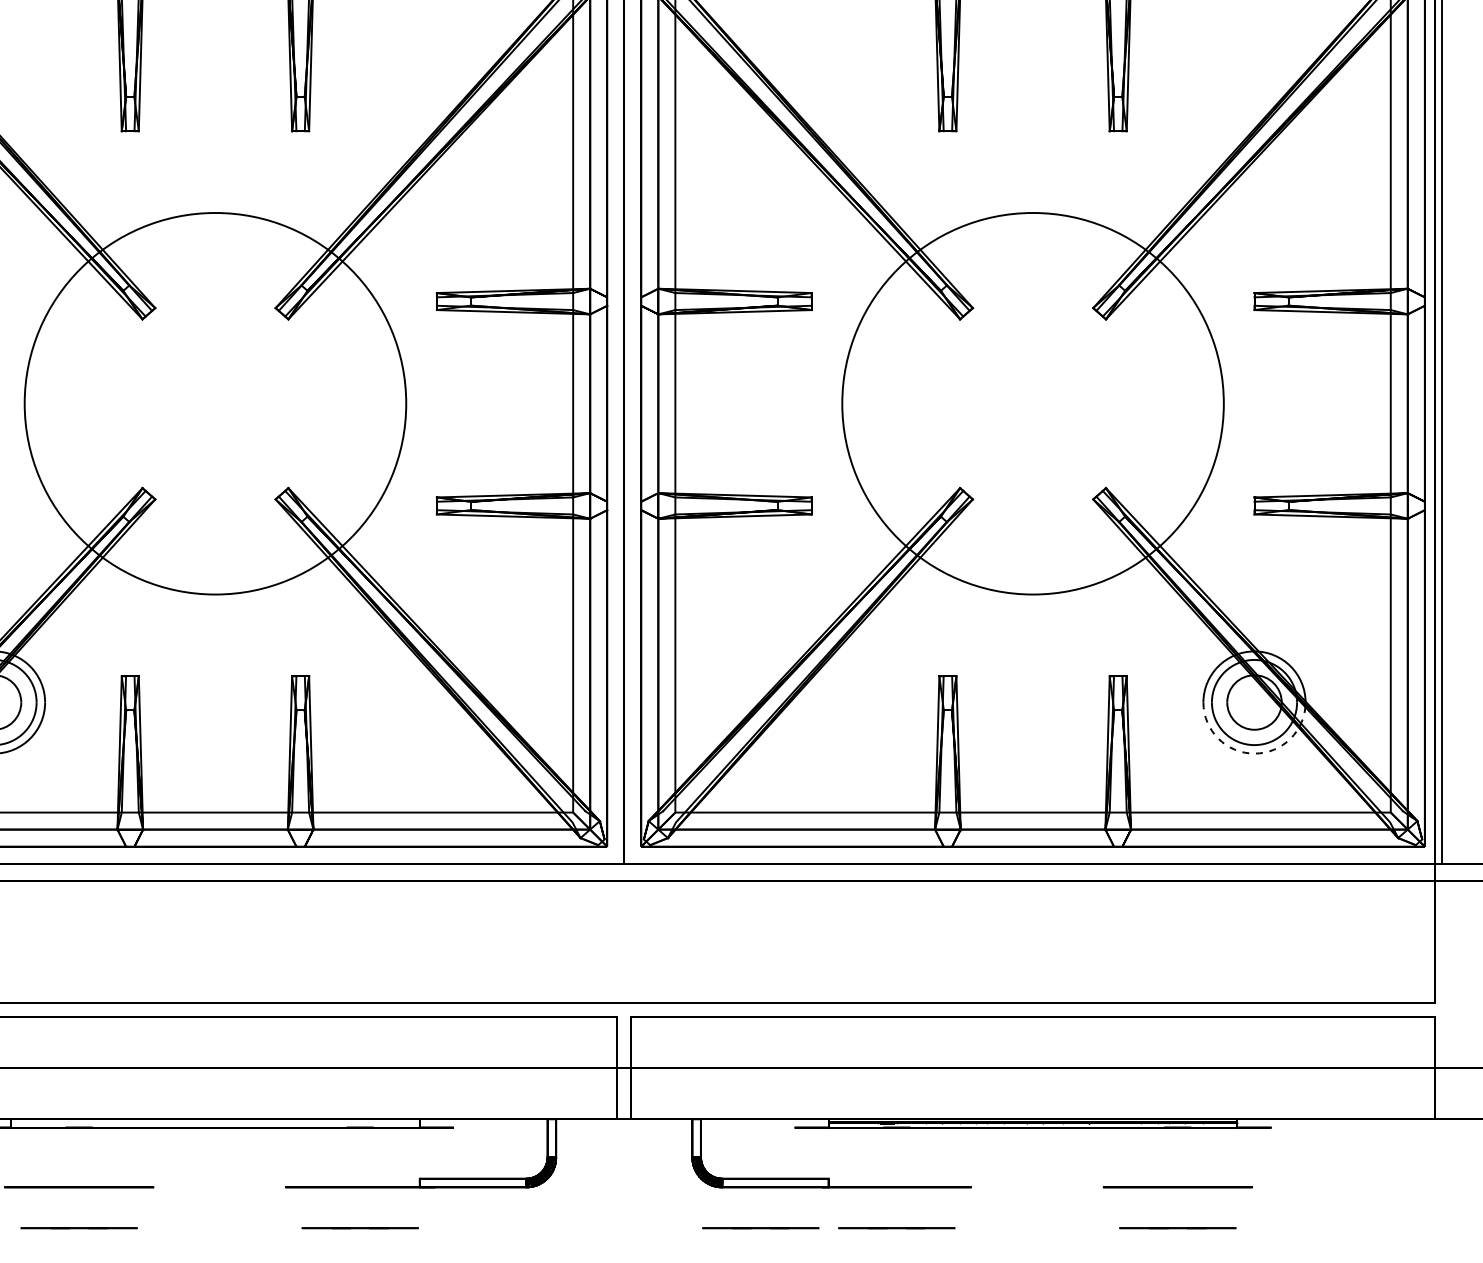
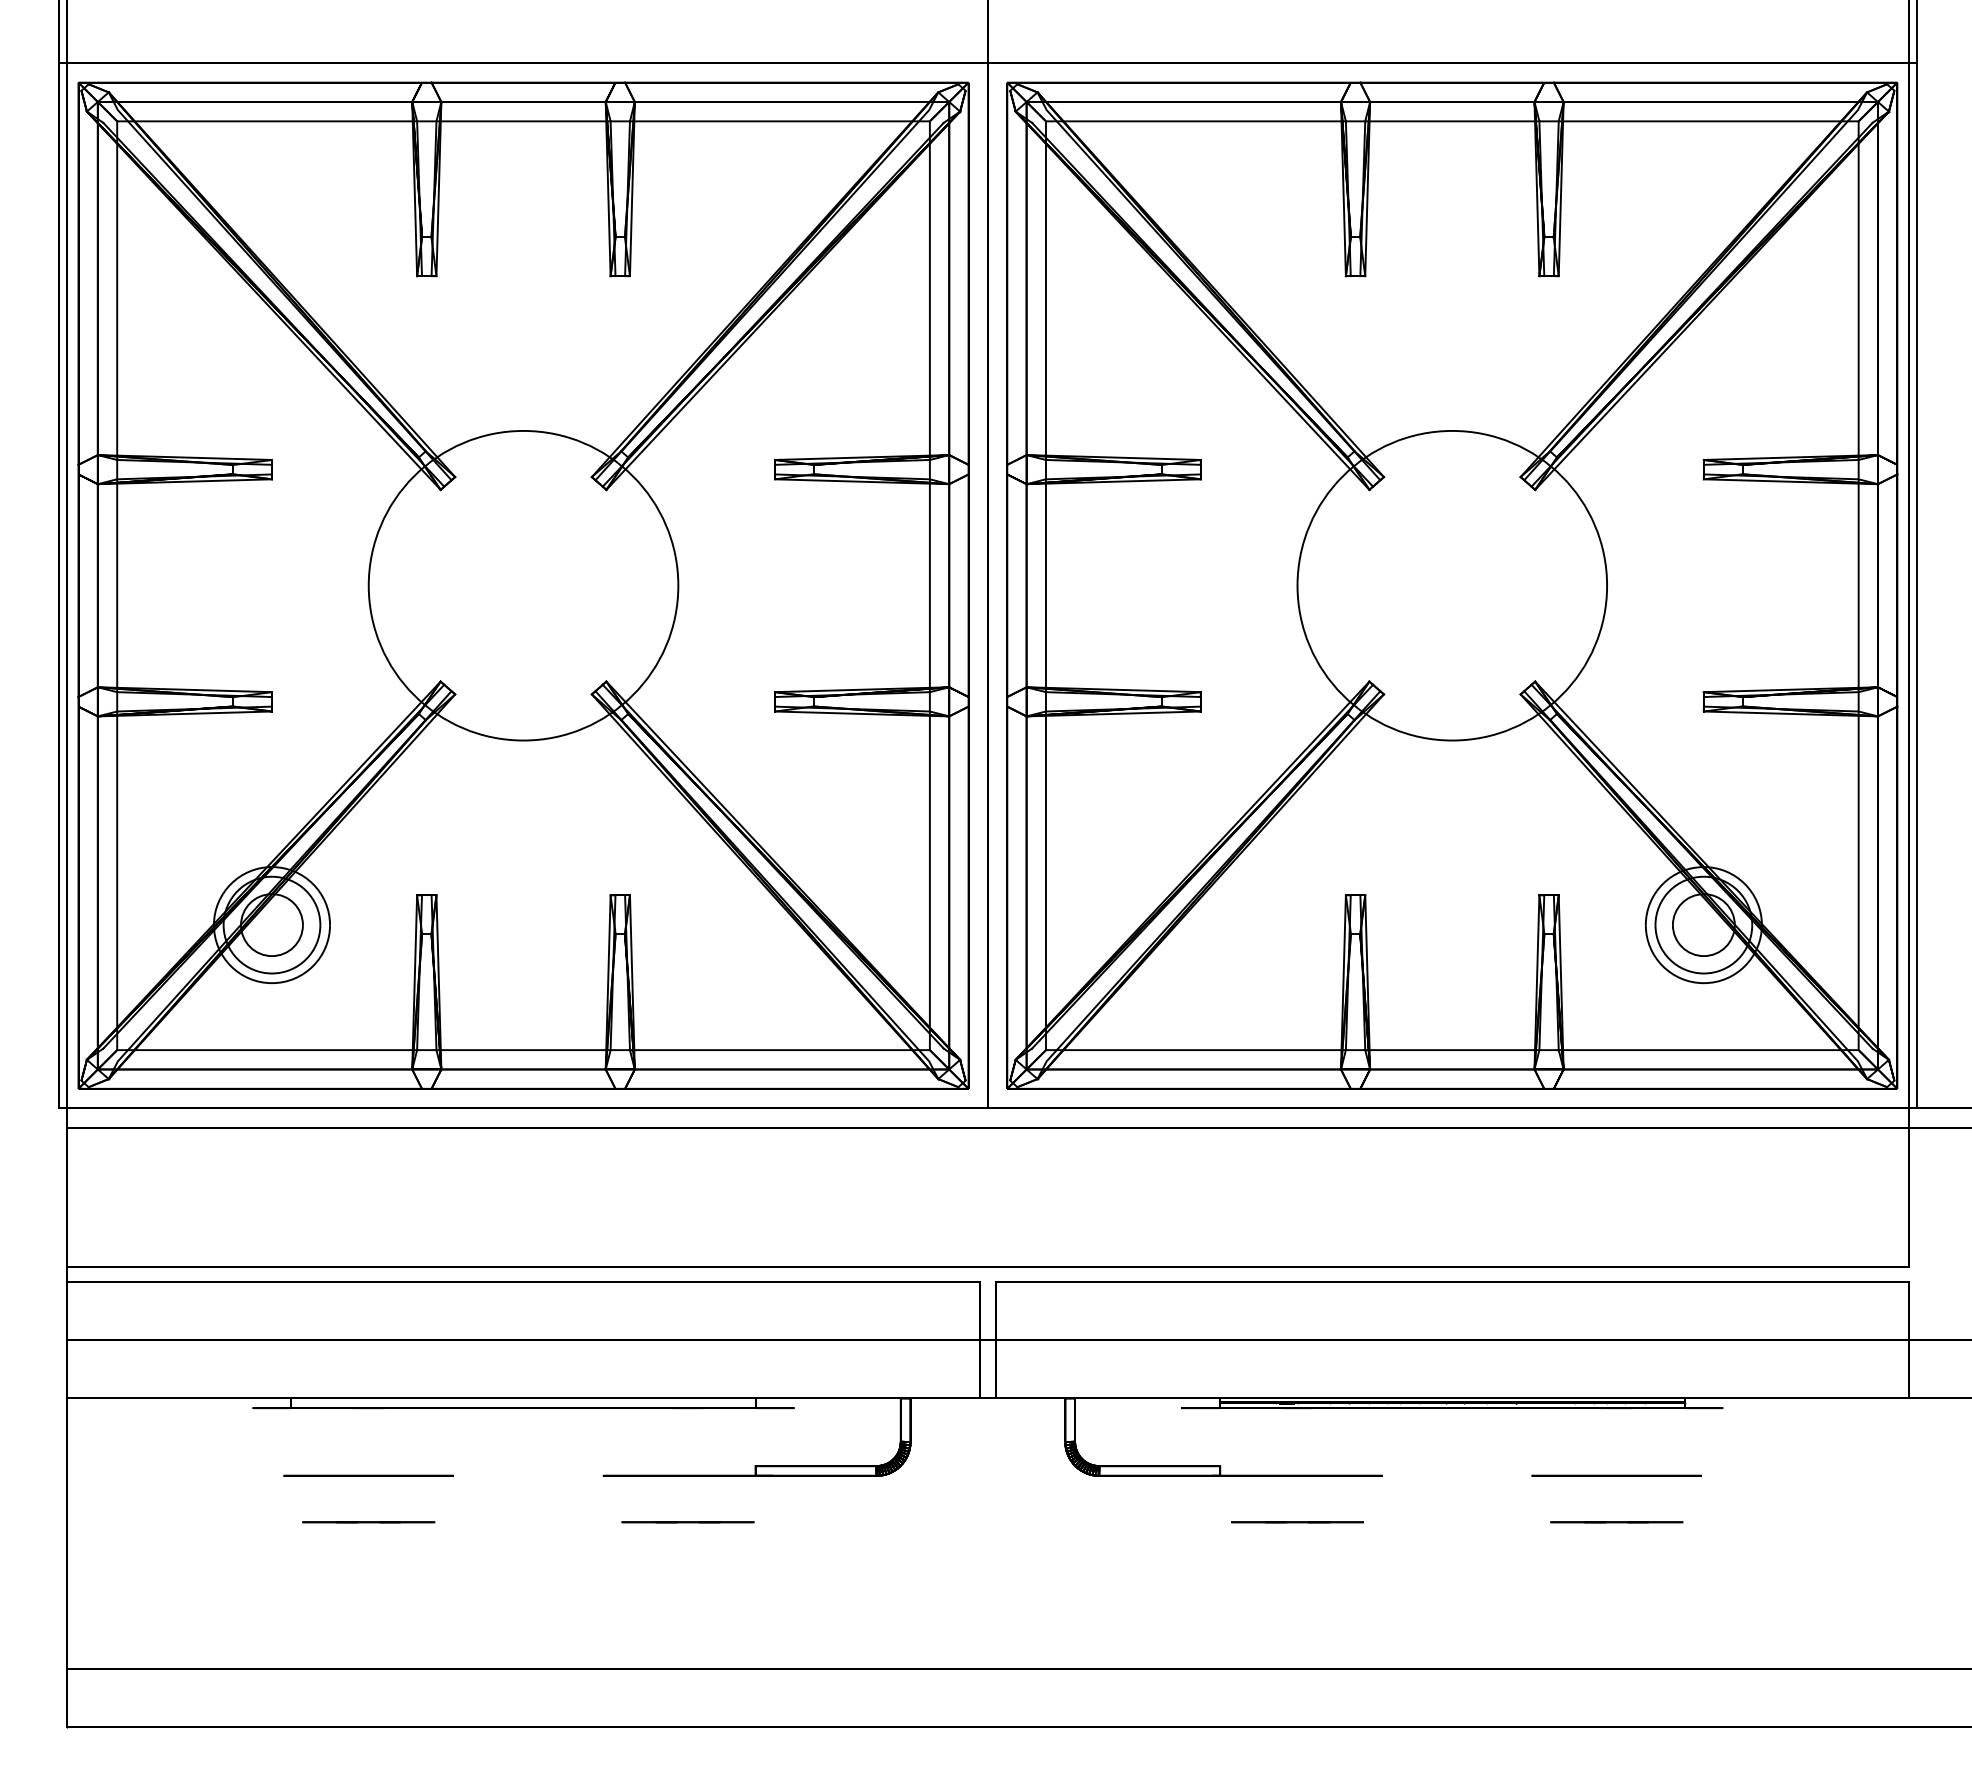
circle: (215, 403) -> (523, 585), size x0.71
circle: (1033, 403) -> (1452, 585), size x0.71
arc: (1254, 753) -> (1703, 983), dashed -> solid
line: (760, 1228) -> (1142, 1522), removed

